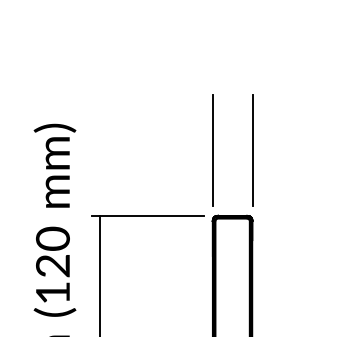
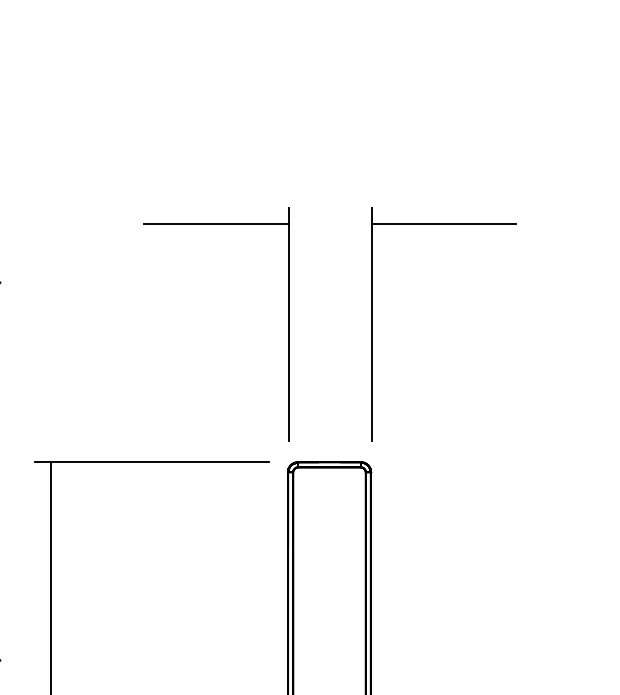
line: (178, 102) -> (215, 223), added
line: (286, 102) -> (442, 223), added

